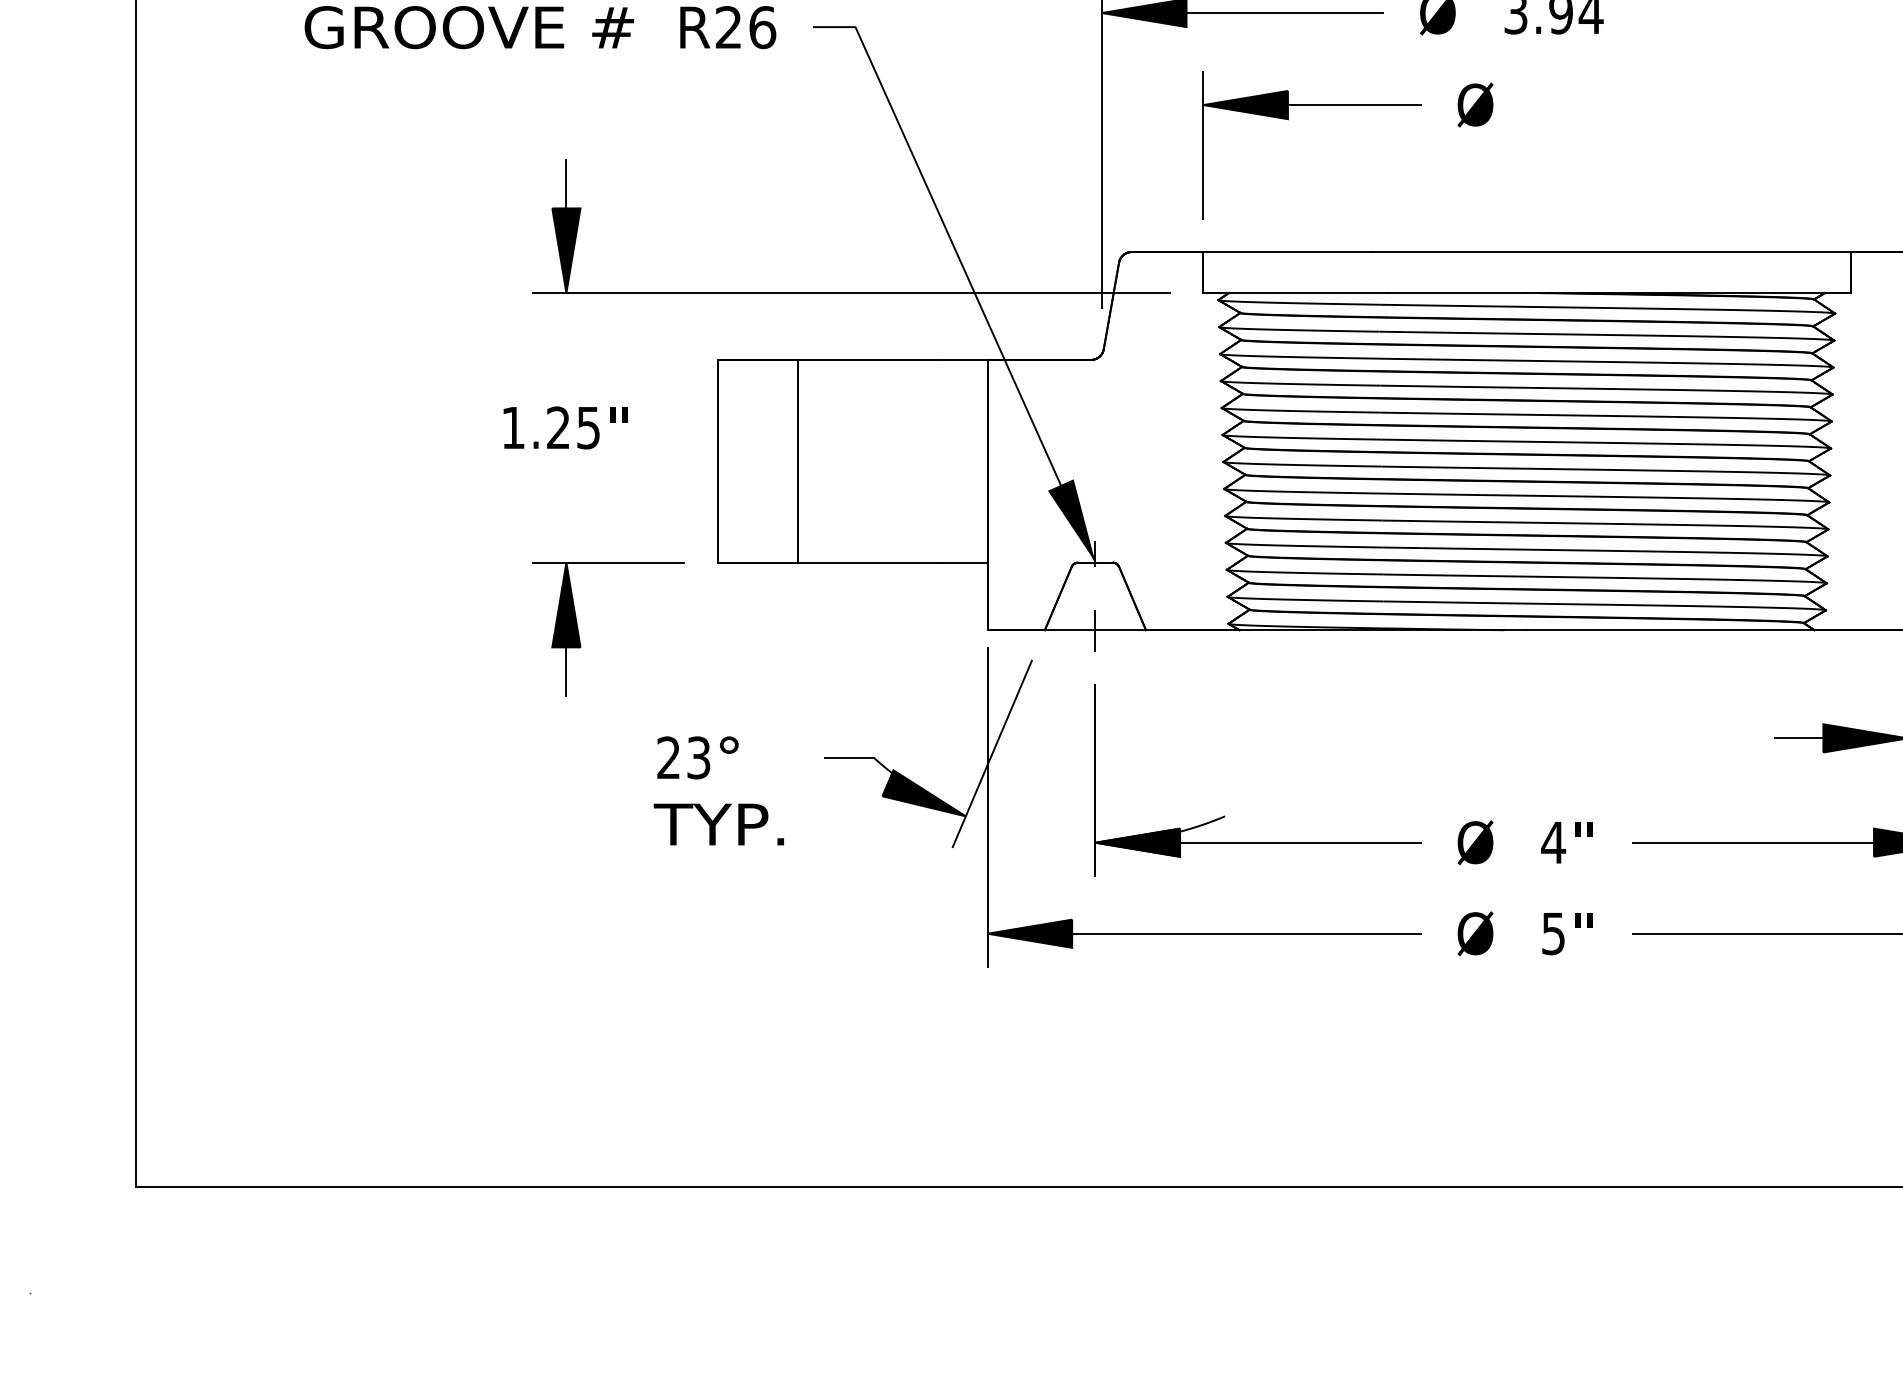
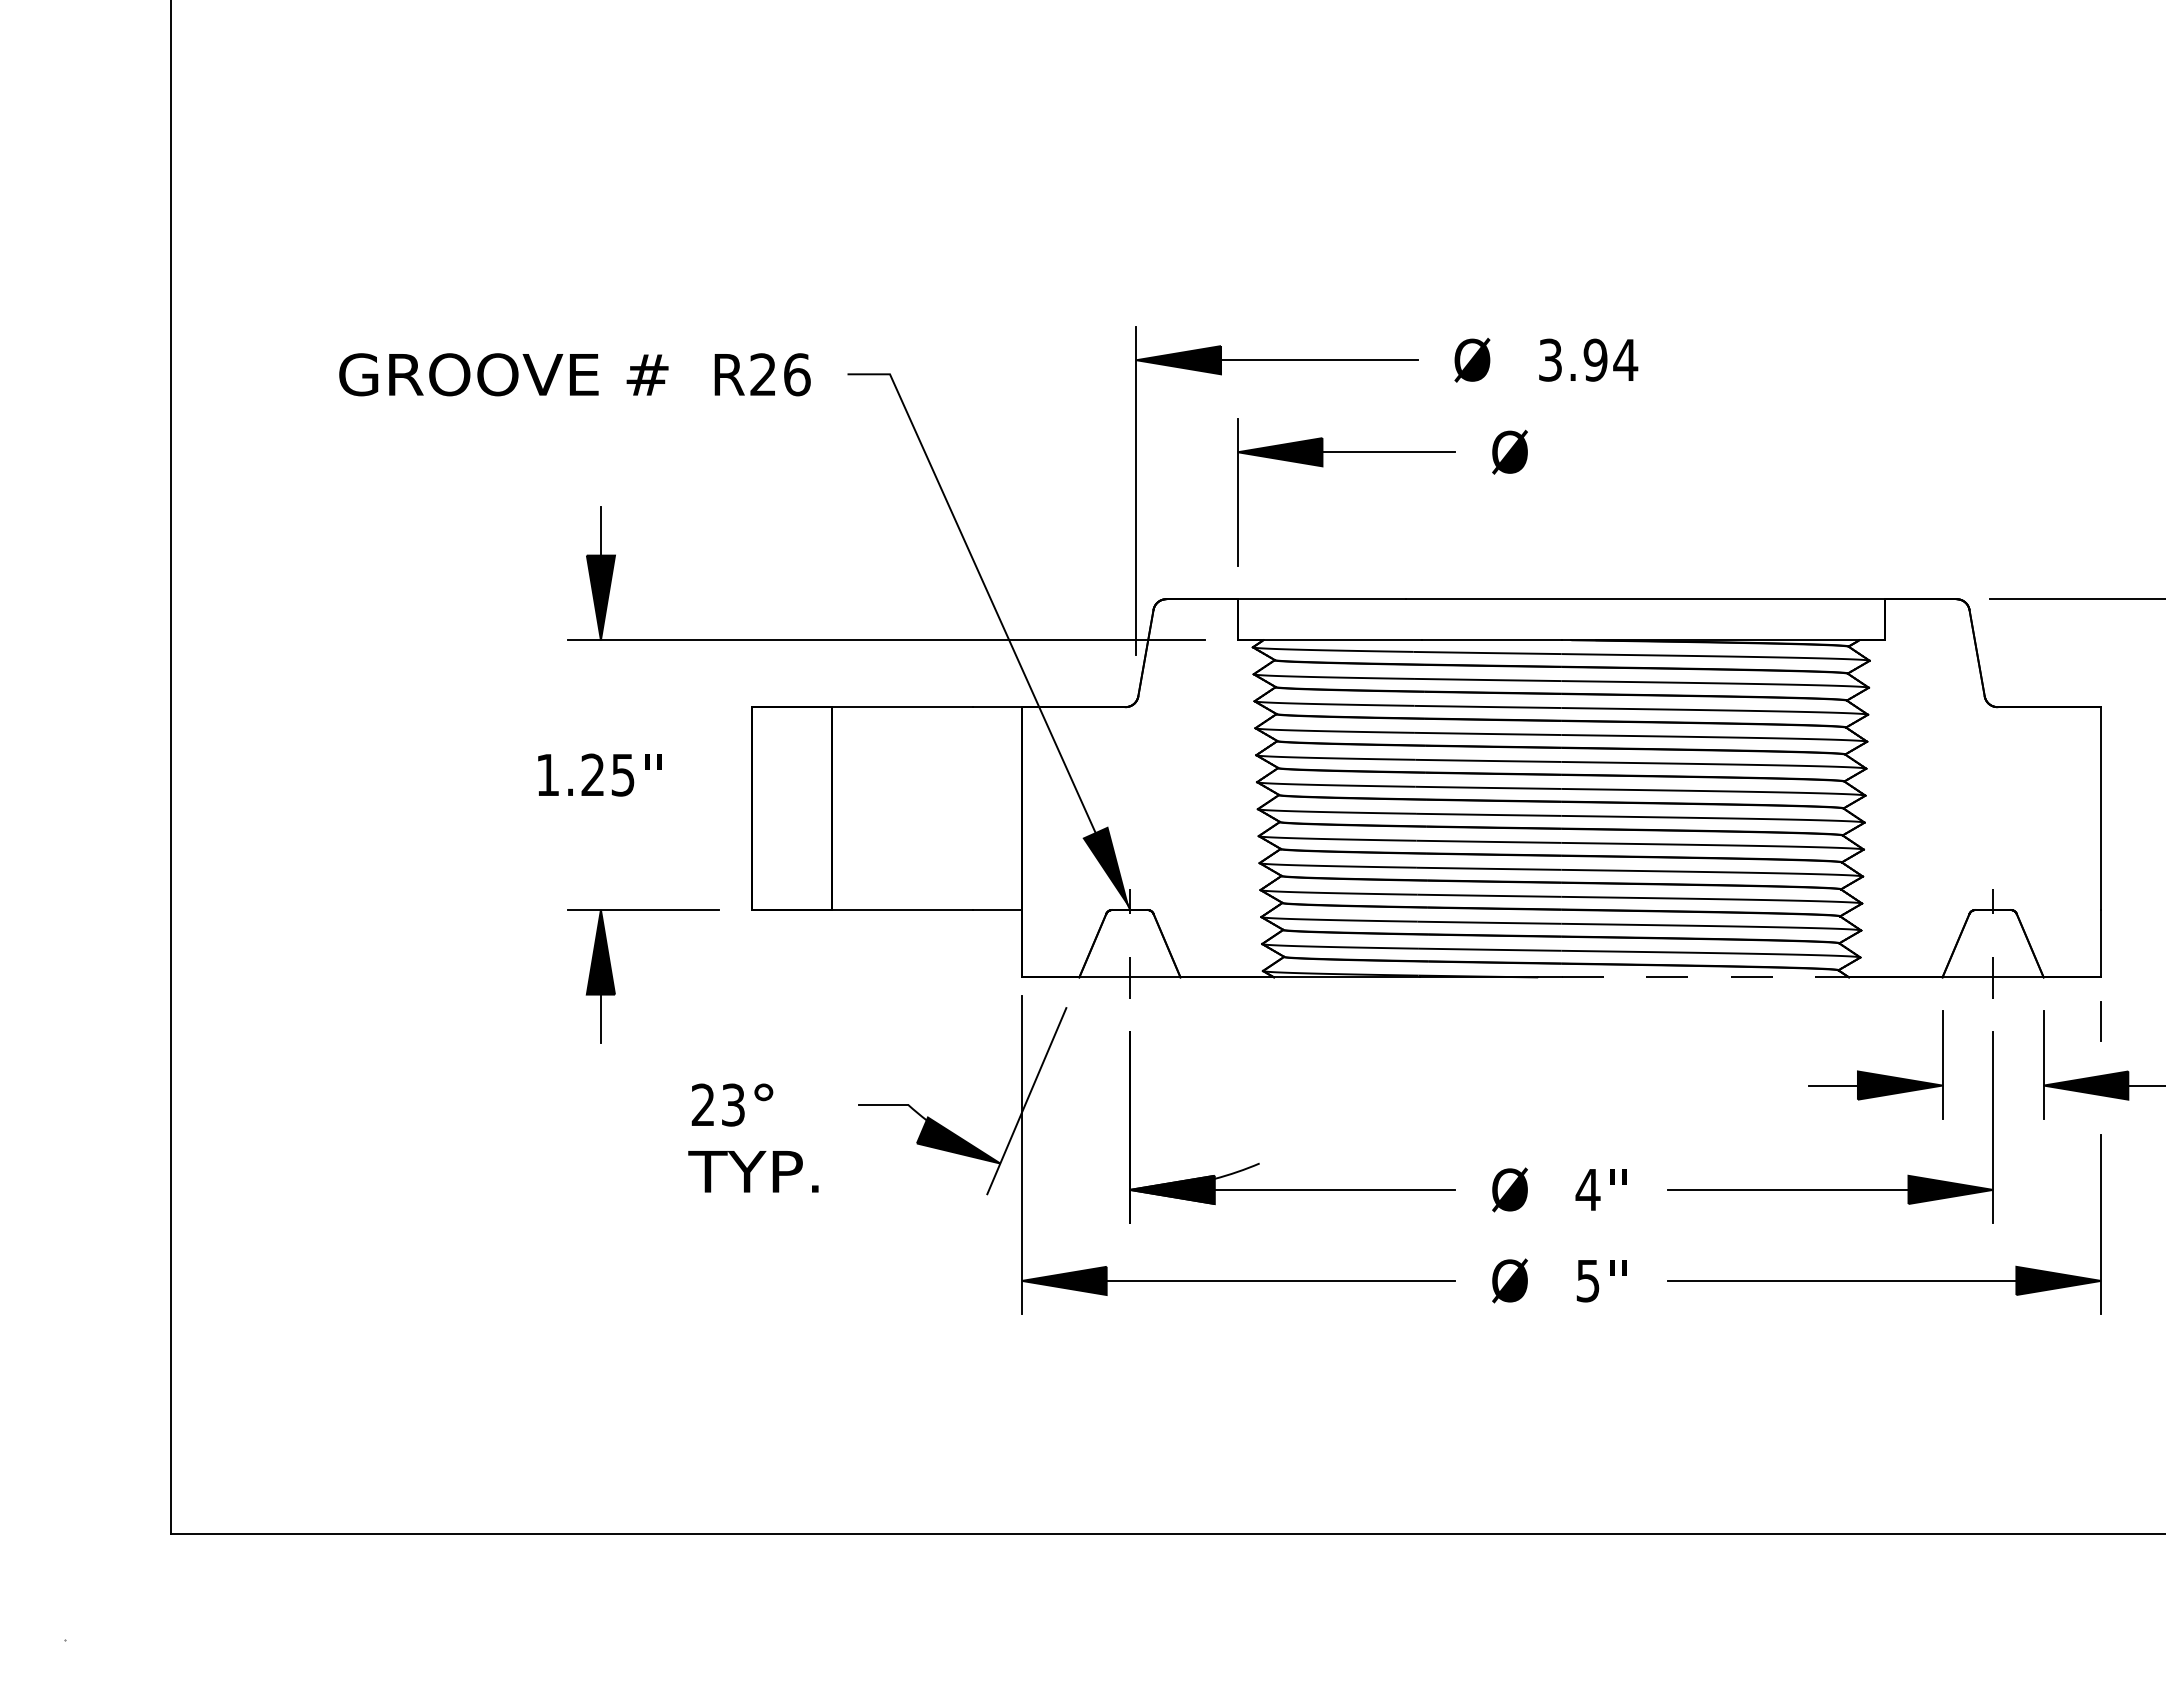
line: (1670, 630) -> (1705, 977), solid -> dashed

